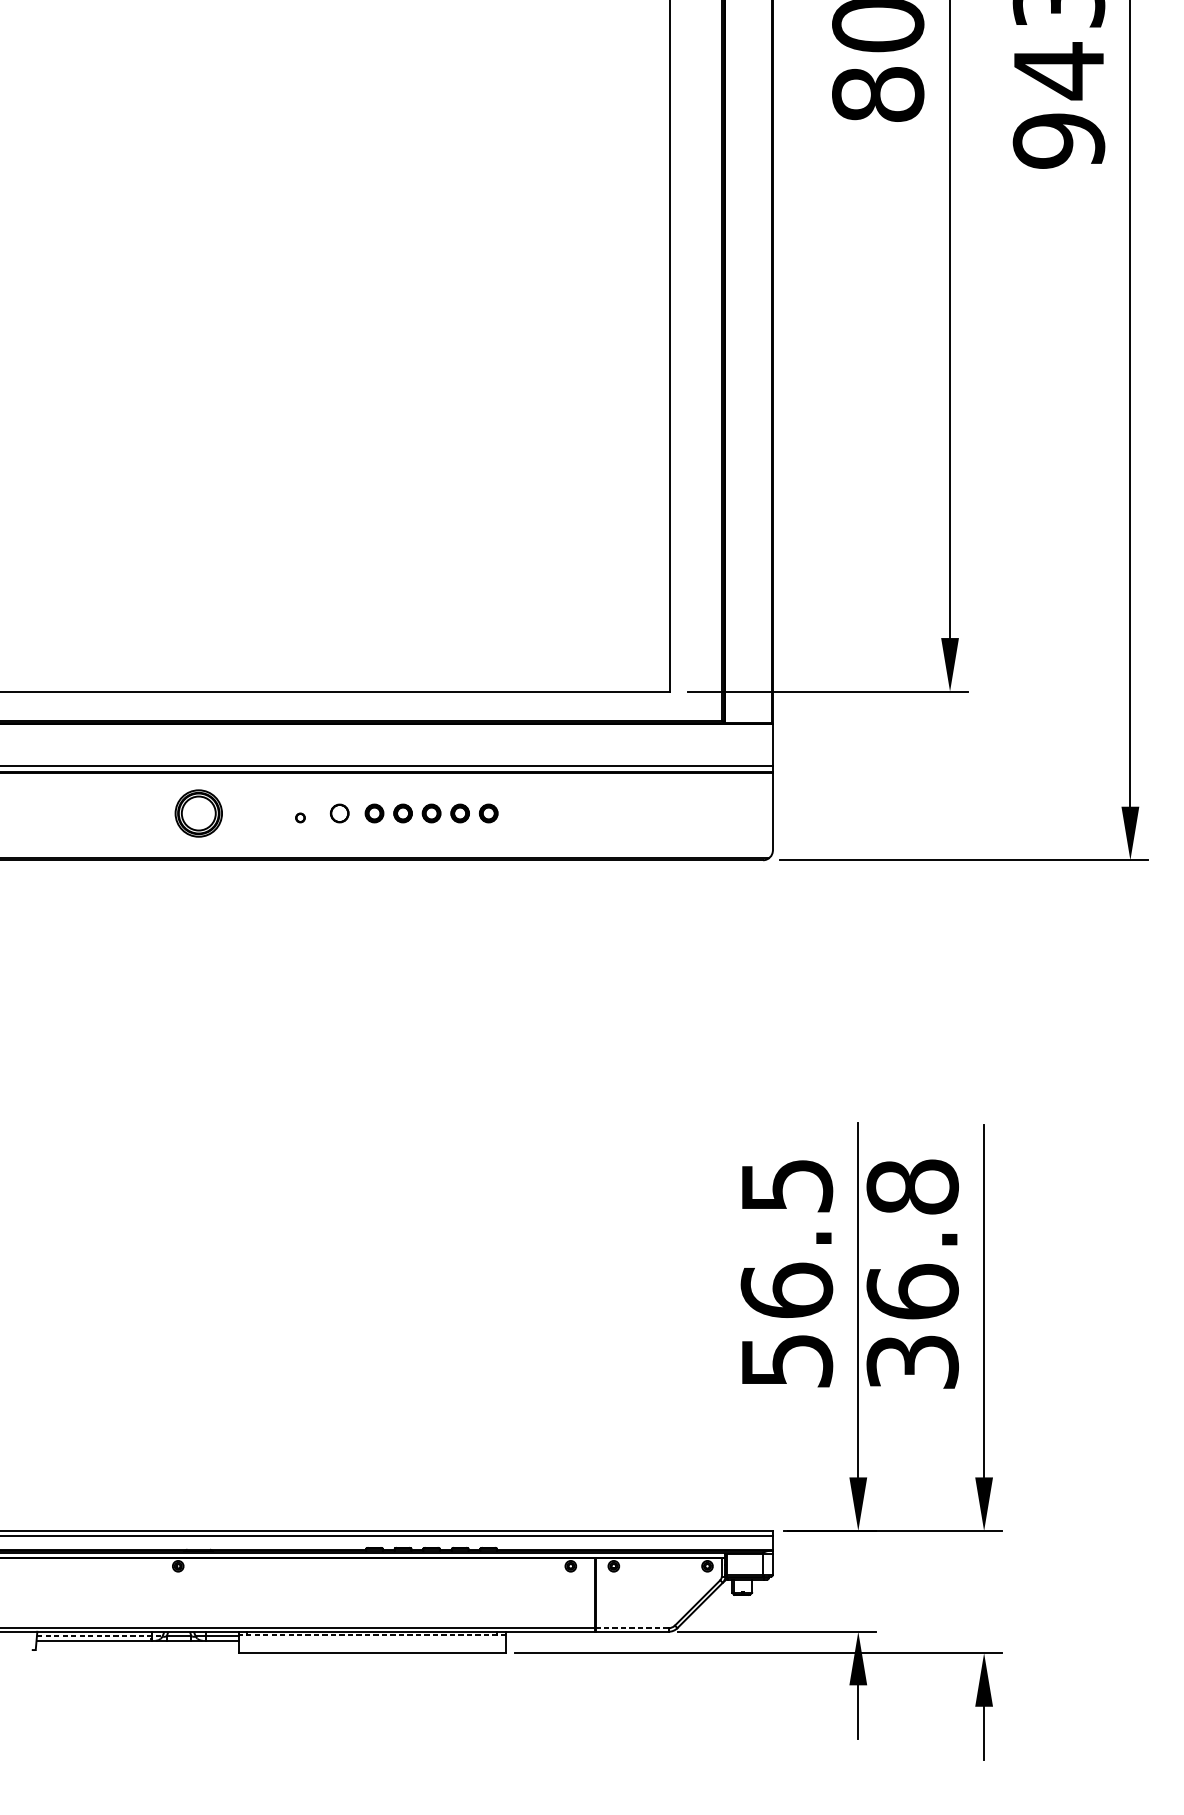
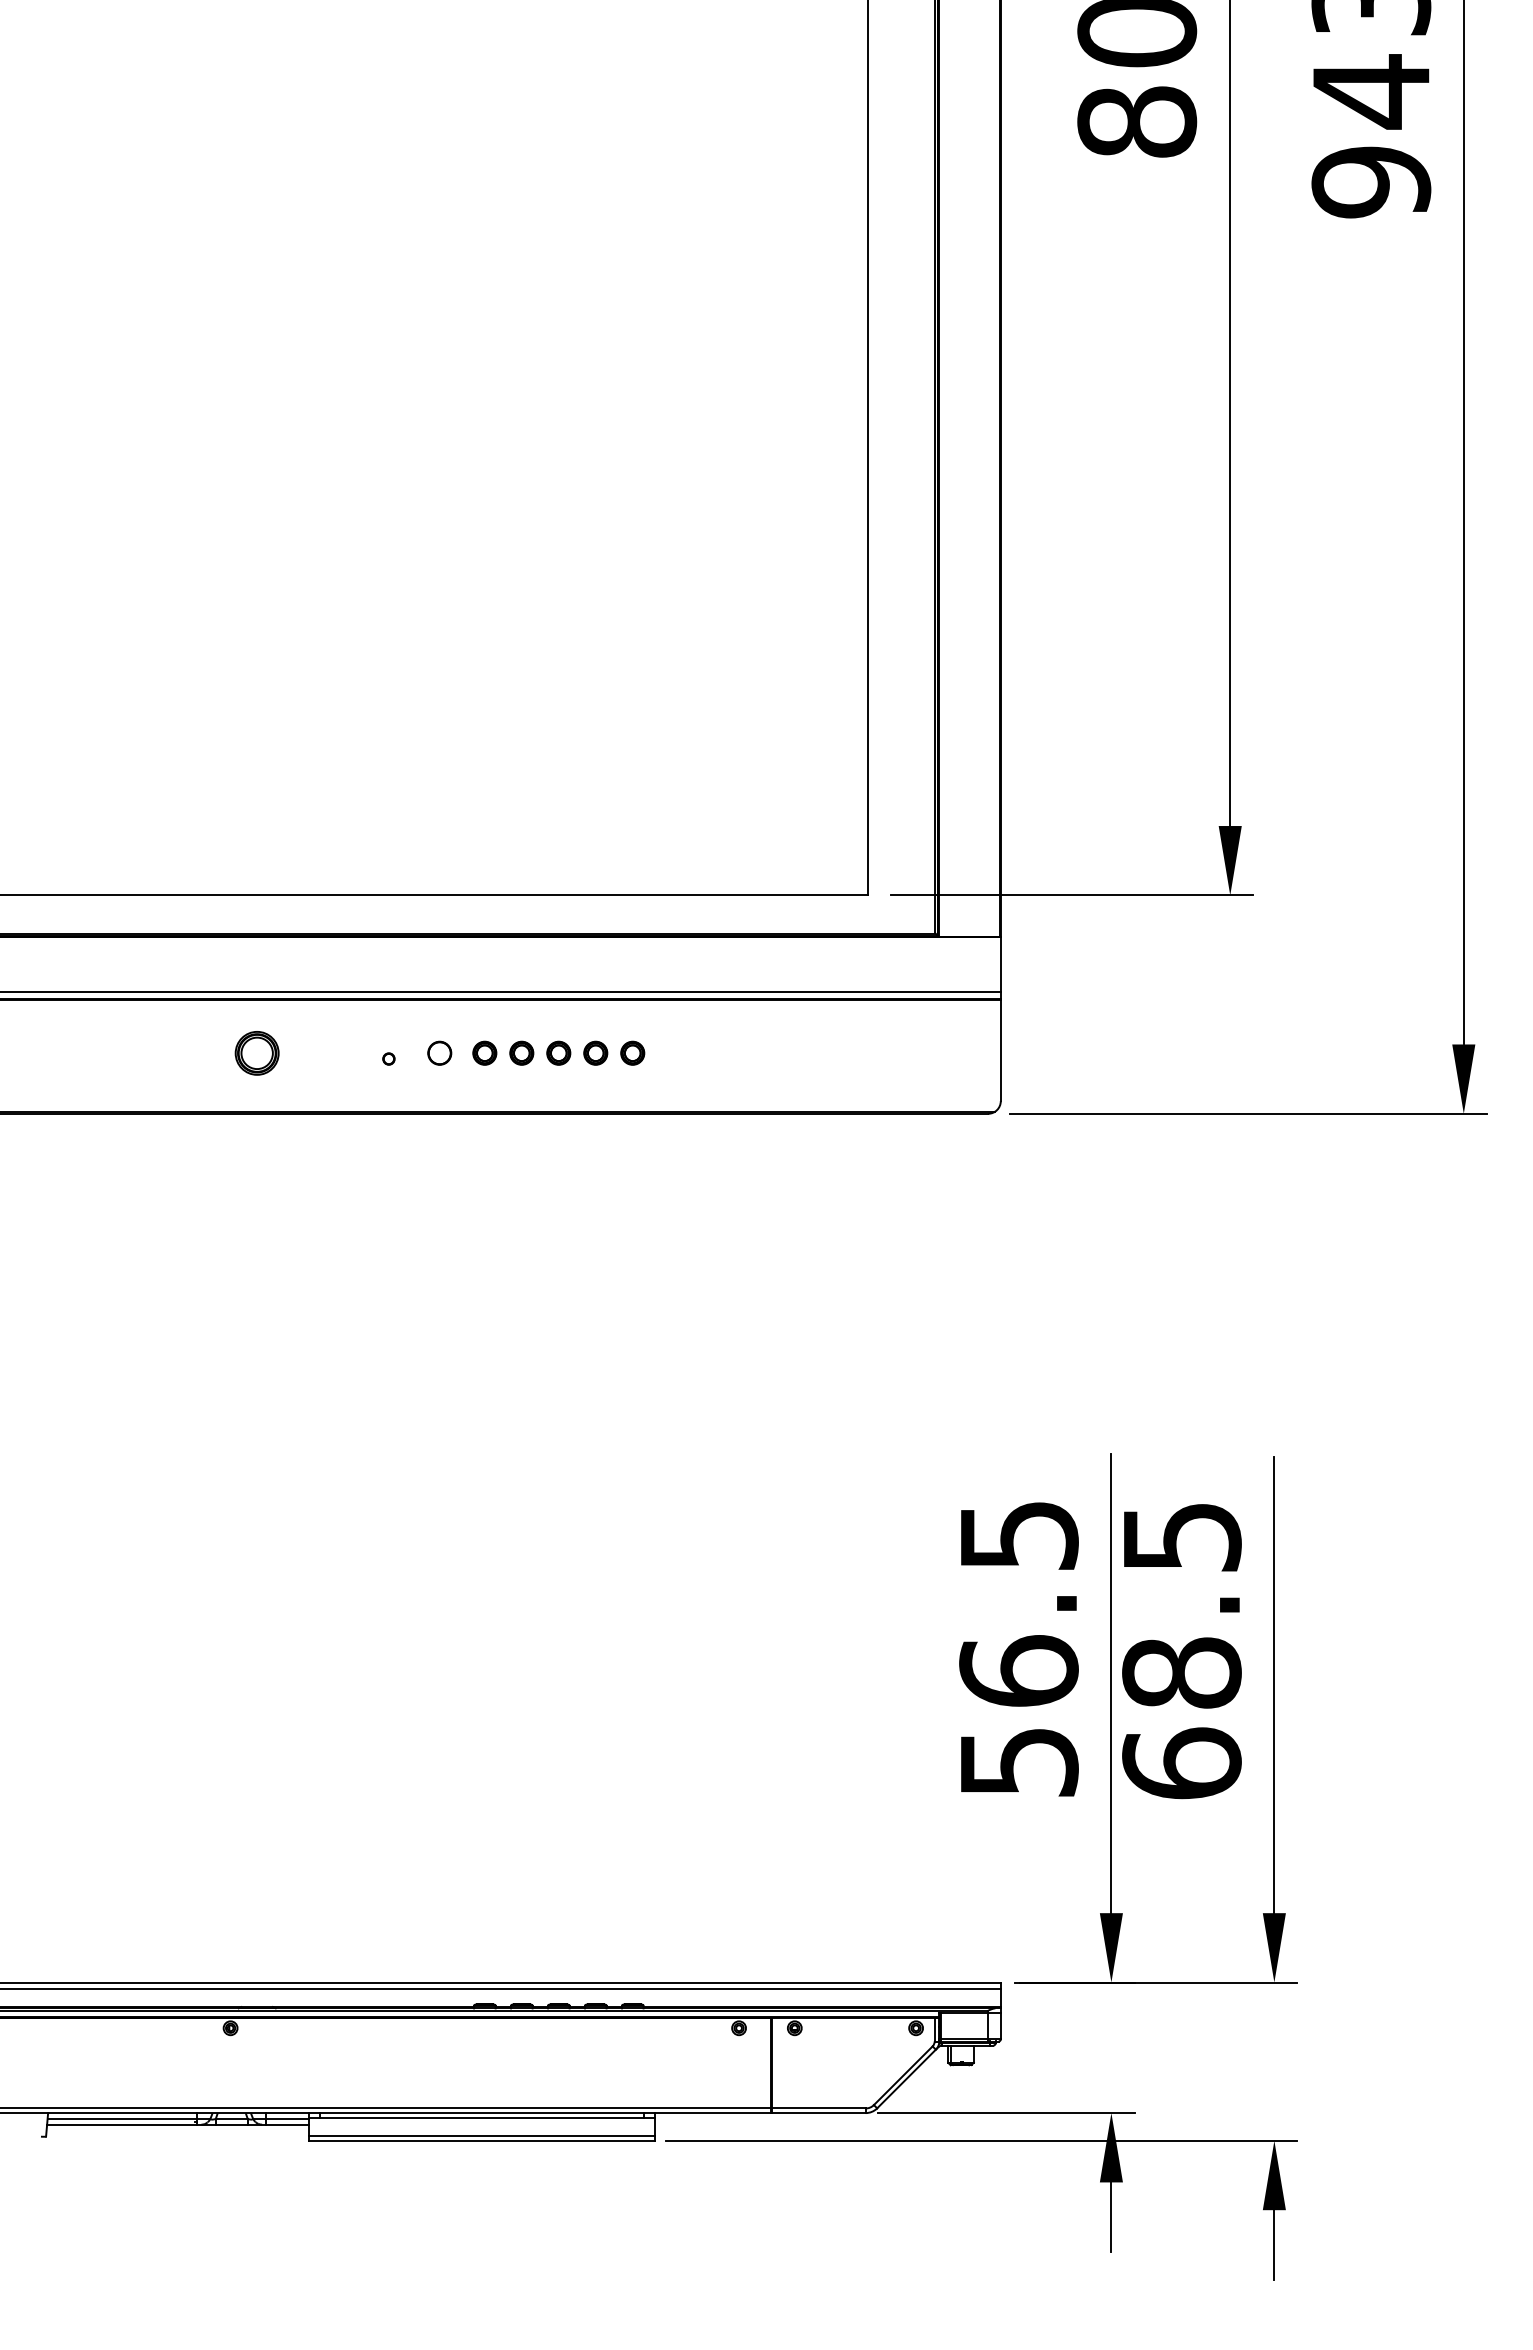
part: (198, 813) -> (256, 1053), size x0.71
text: (912, 1274) -> (1181, 1650), 36.8 -> 68.5
line: (632, 1628) -> (818, 2108), dashed -> solid
line: (100, 1635) -> (129, 2118), dashed -> solid
line: (371, 1635) -> (481, 2117), dashed -> solid
line: (371, 1649) -> (481, 2136), added

